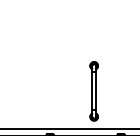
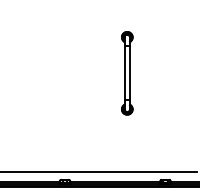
part: (94, 91) -> (127, 73), moved

